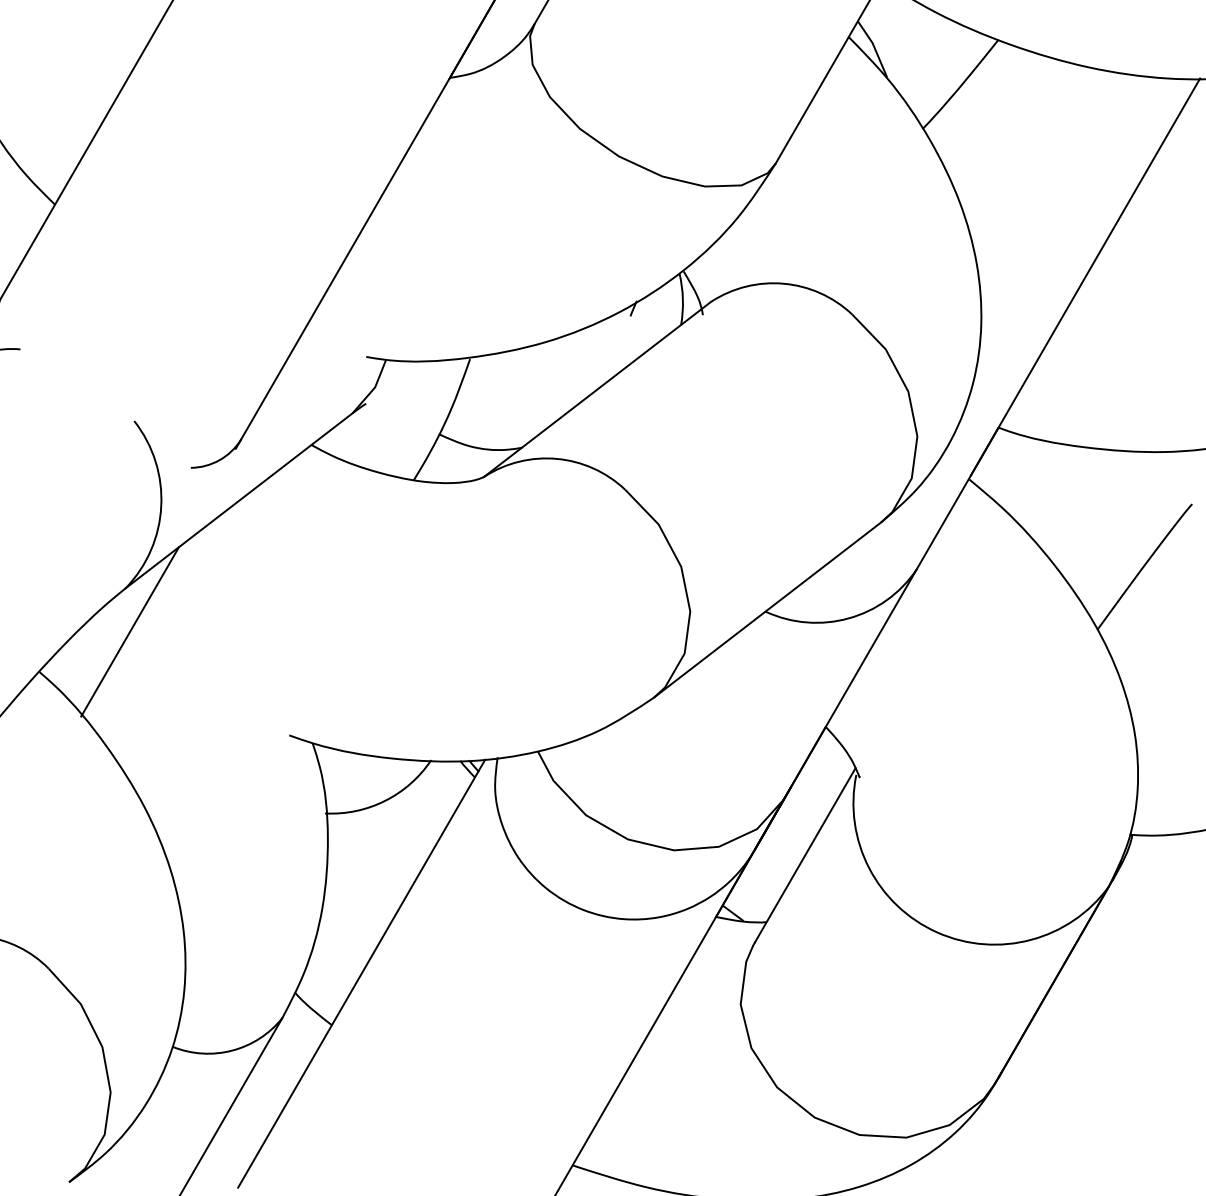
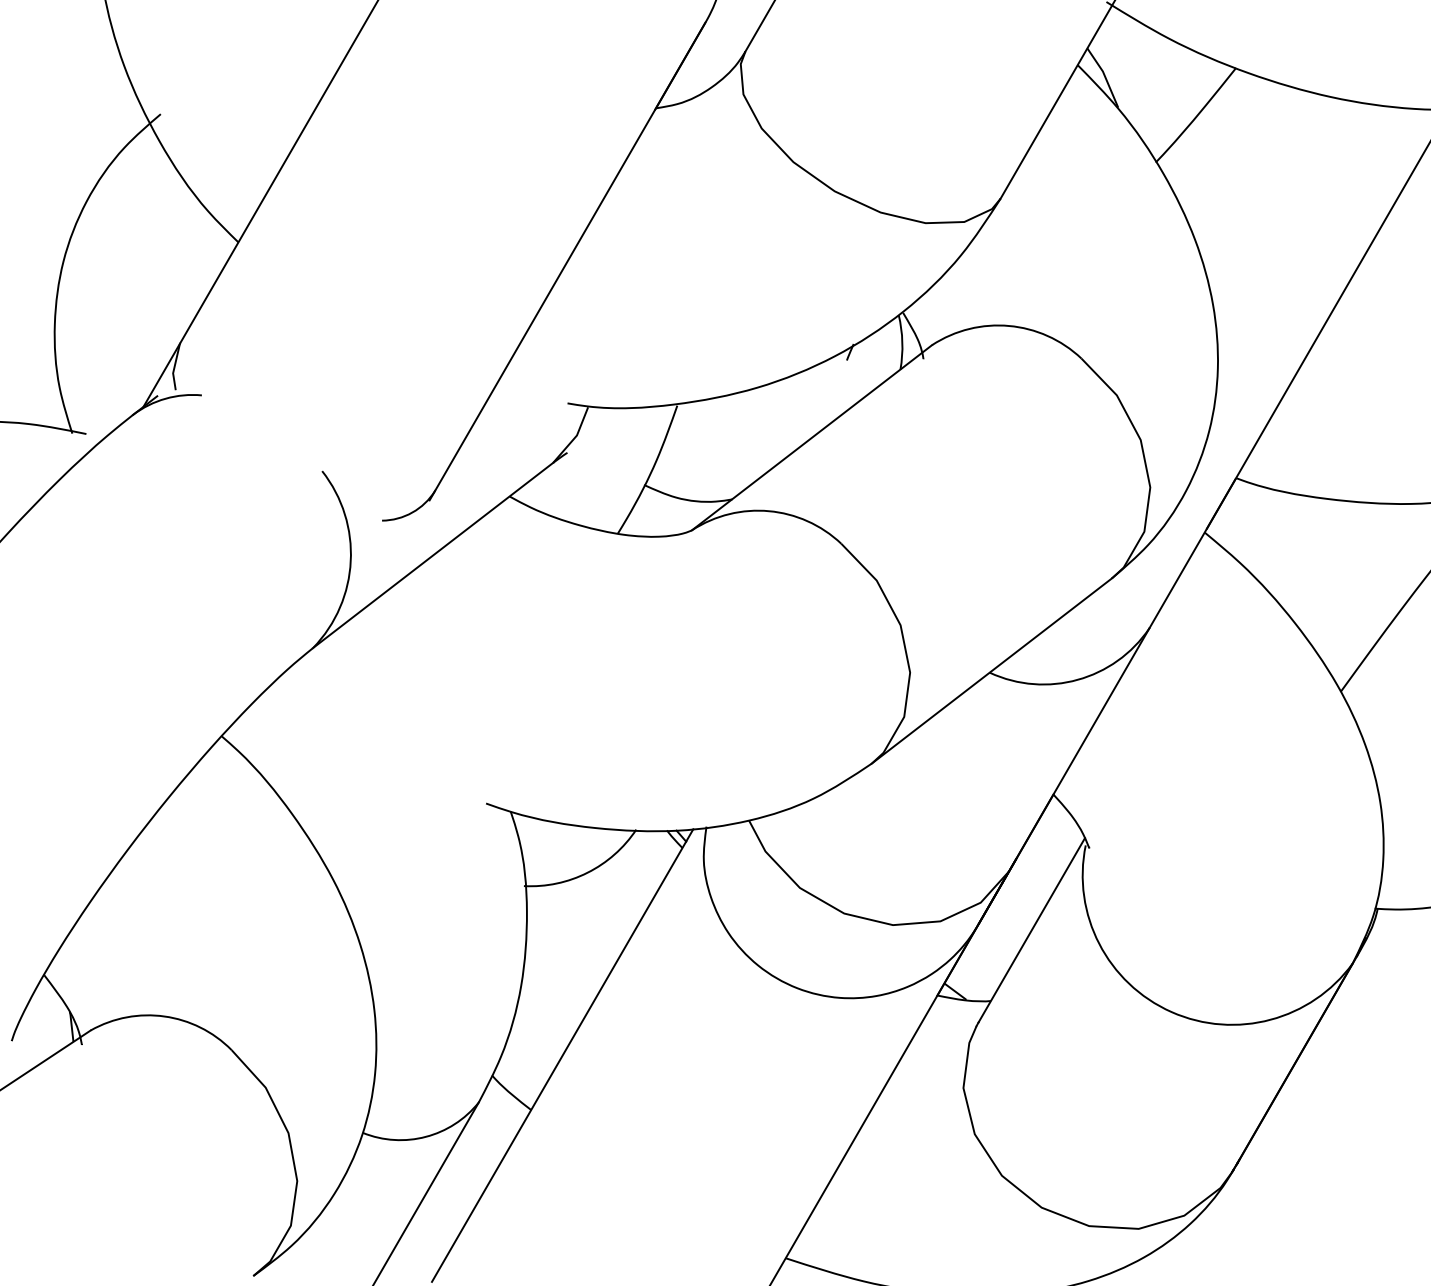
line: (129, 631) -> (317, 693), removed

